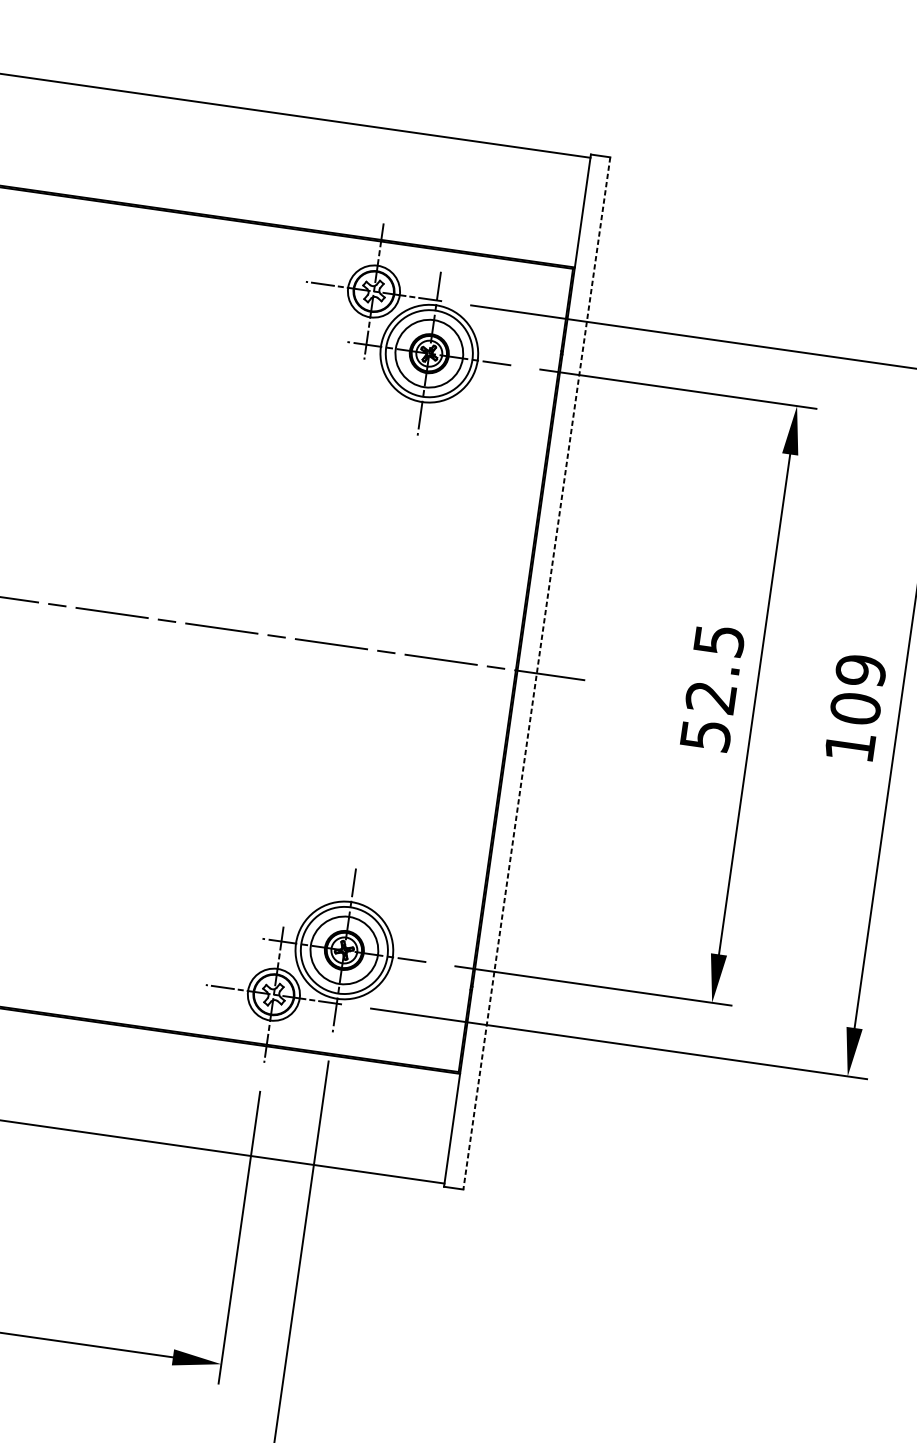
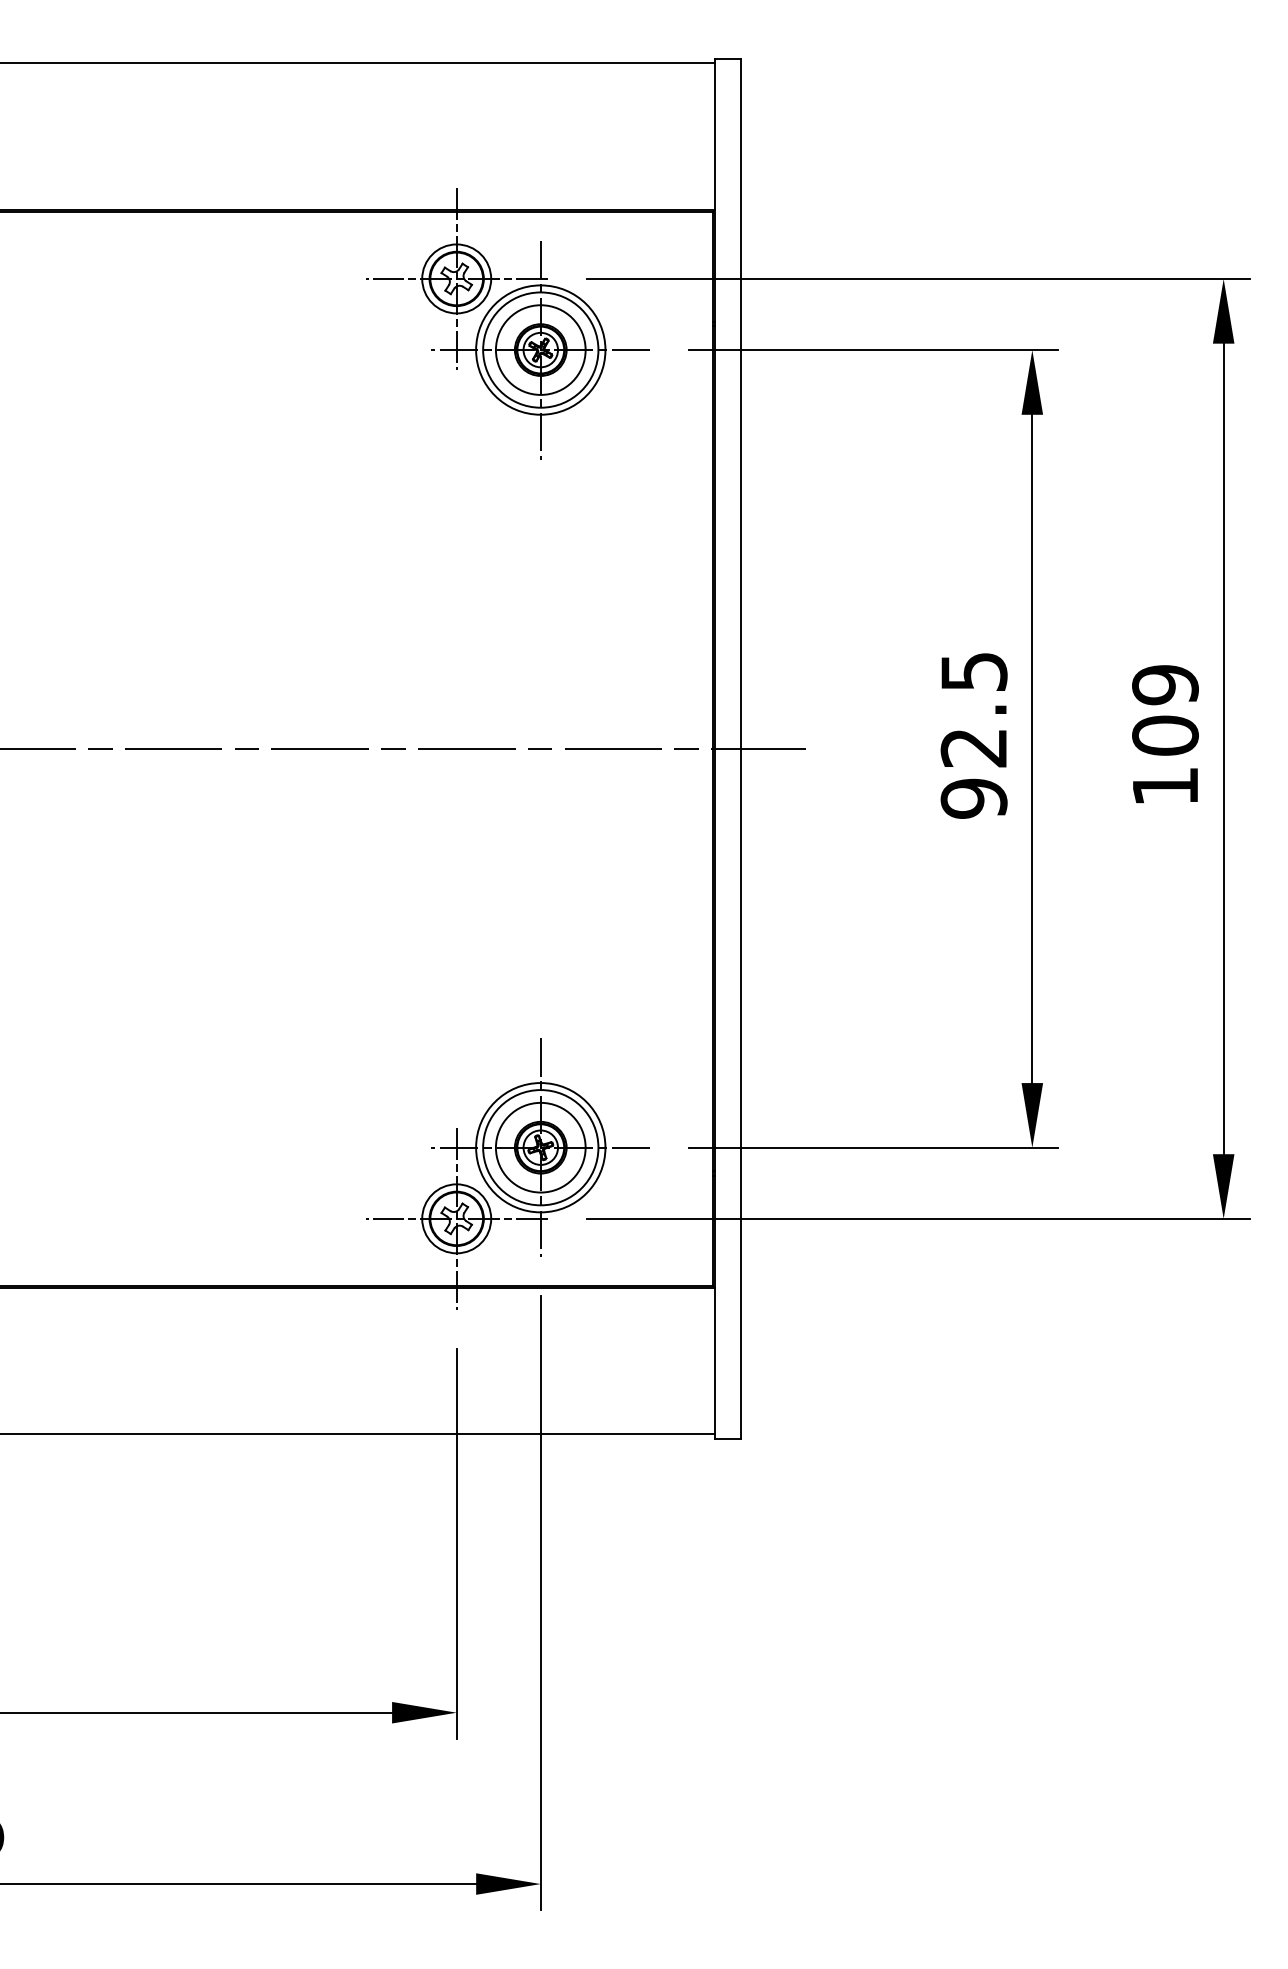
line: (537, 673) -> (741, 748), dashed -> solid
text: (705, 735) -> (973, 798), 52.5 -> 92.5

